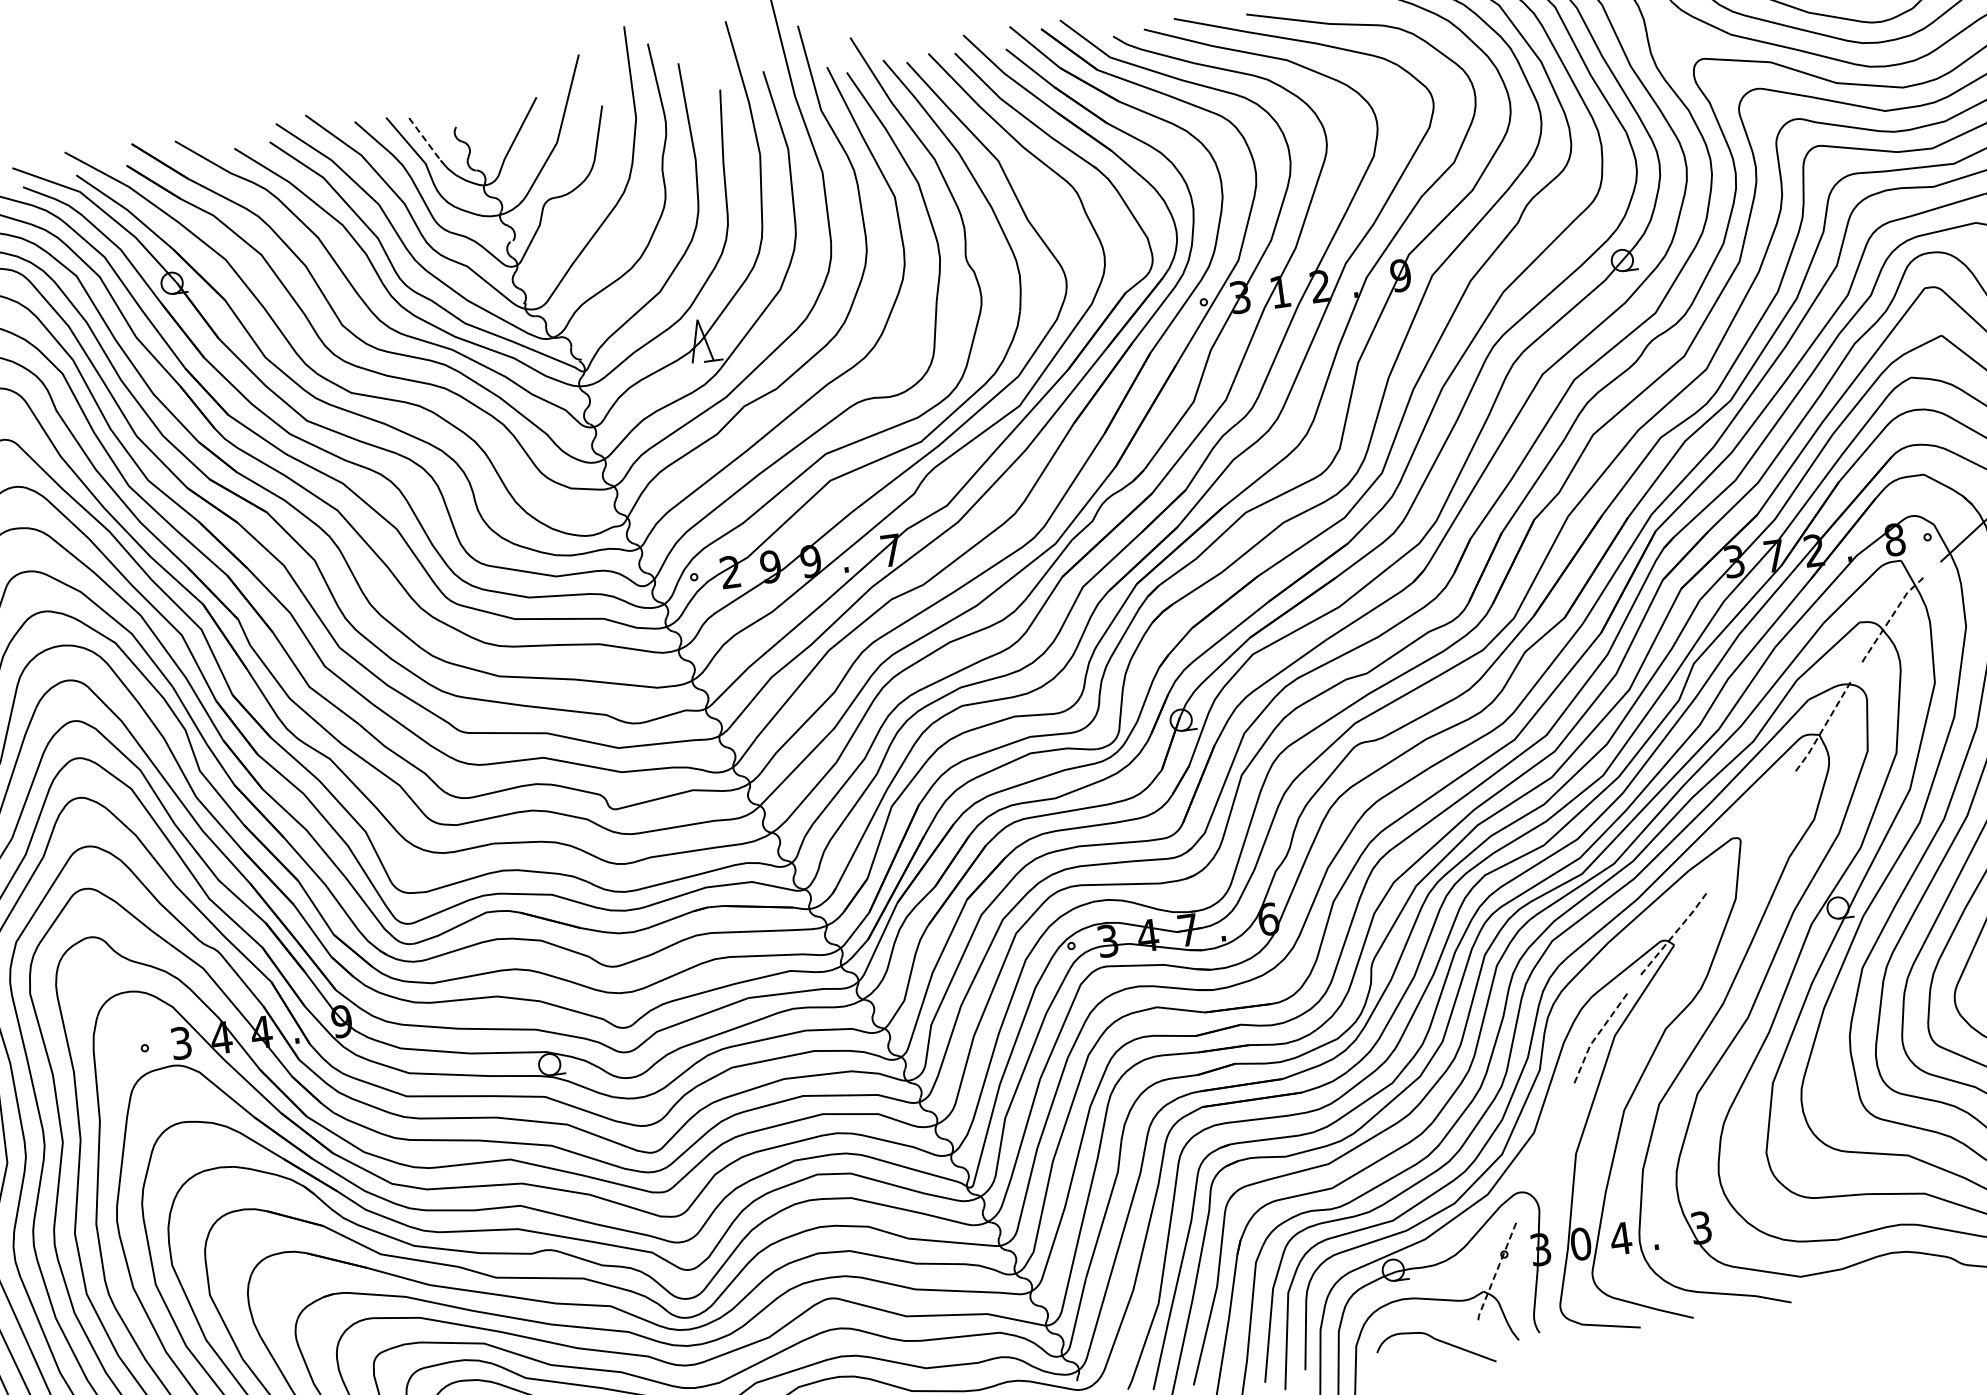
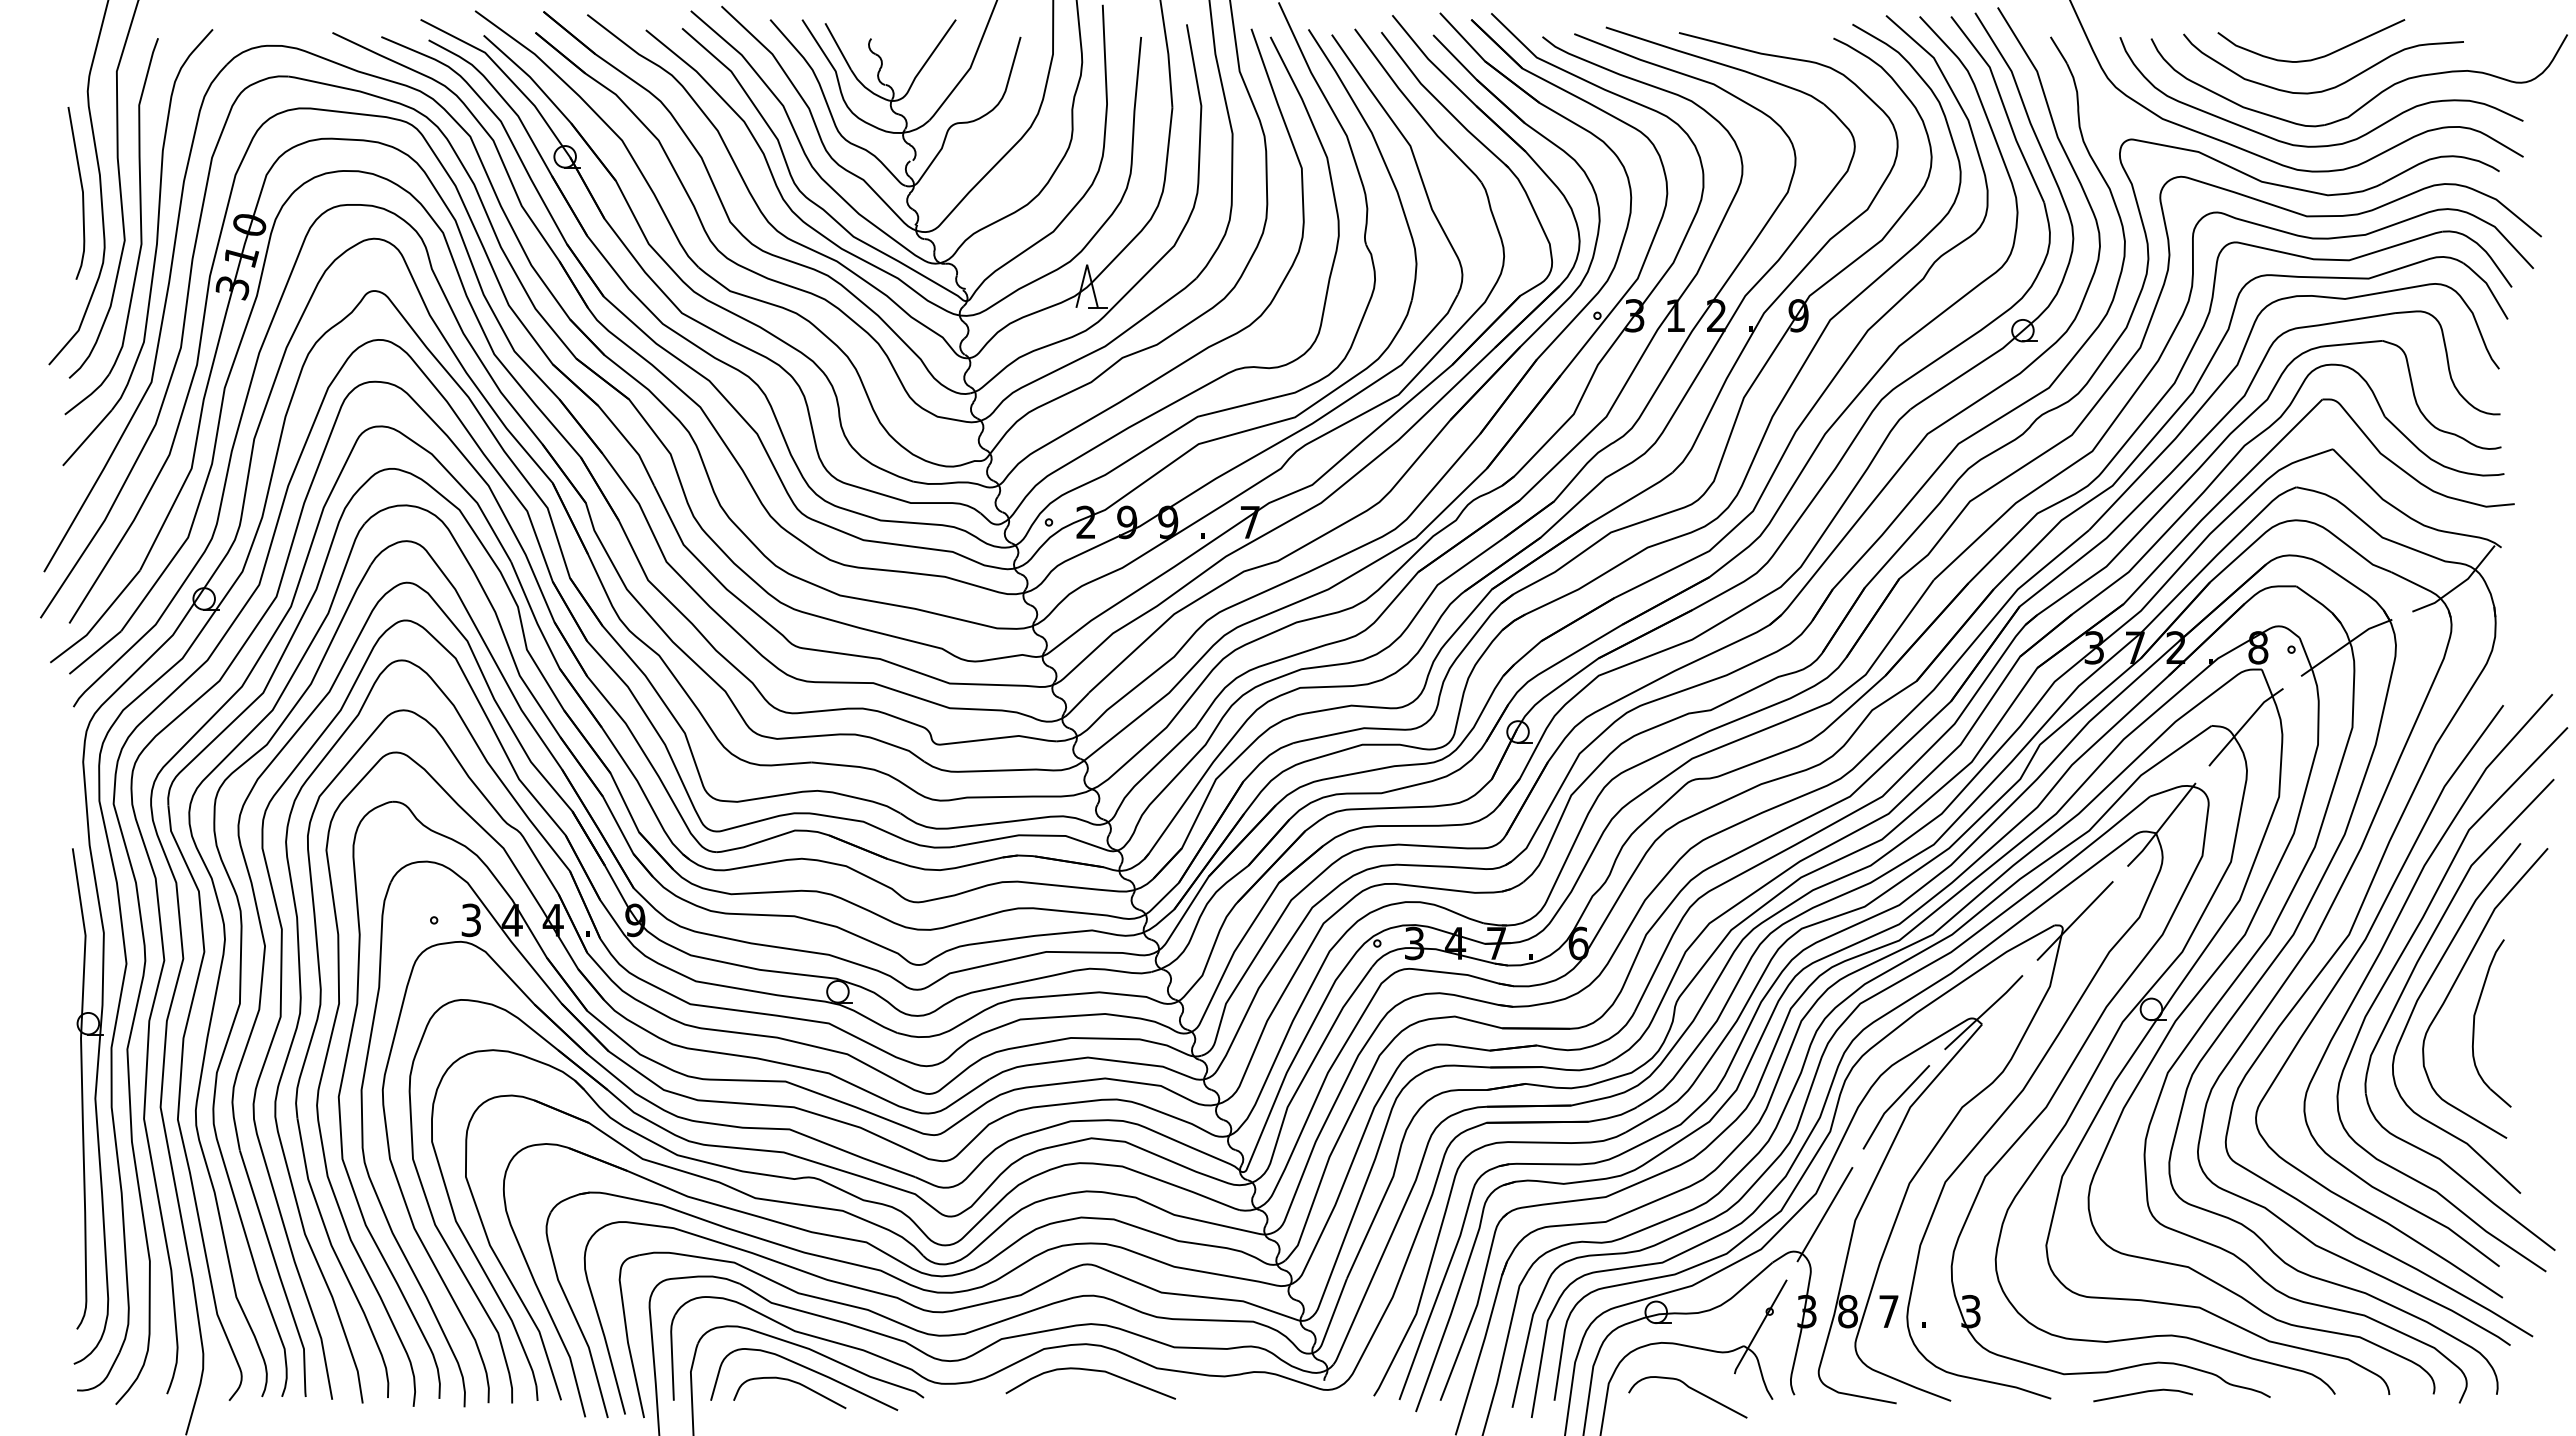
line: (425, 139) -> (838, 46), dashed -> solid
line: (1891, 616) -> (2244, 724), dashed -> solid
line: (1824, 726) -> (2162, 825), dashed -> solid
line: (1750, 831) -> (2074, 920), added
line: (1675, 933) -> (1984, 1012), dashed -> solid
line: (1597, 1035) -> (1892, 1104), dashed -> solid
line: (1545, 1152) -> (1824, 1214), added
text: (1620, 1238) -> (1888, 1311), 4 -> 7
text: (1581, 1243) -> (1848, 1311), 0 -> 8
line: (1496, 1271) -> (1759, 1327), dashed -> solid
line: (1880, 1285) -> (2142, 1393), added

